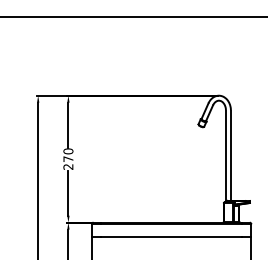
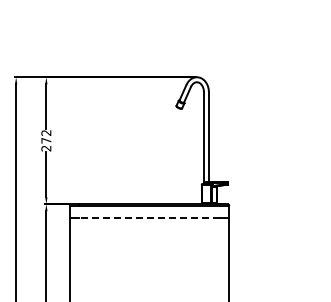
text: (68, 150) -> (46, 132), 270 -> 272
line: (171, 236) -> (149, 218), solid -> dashed

